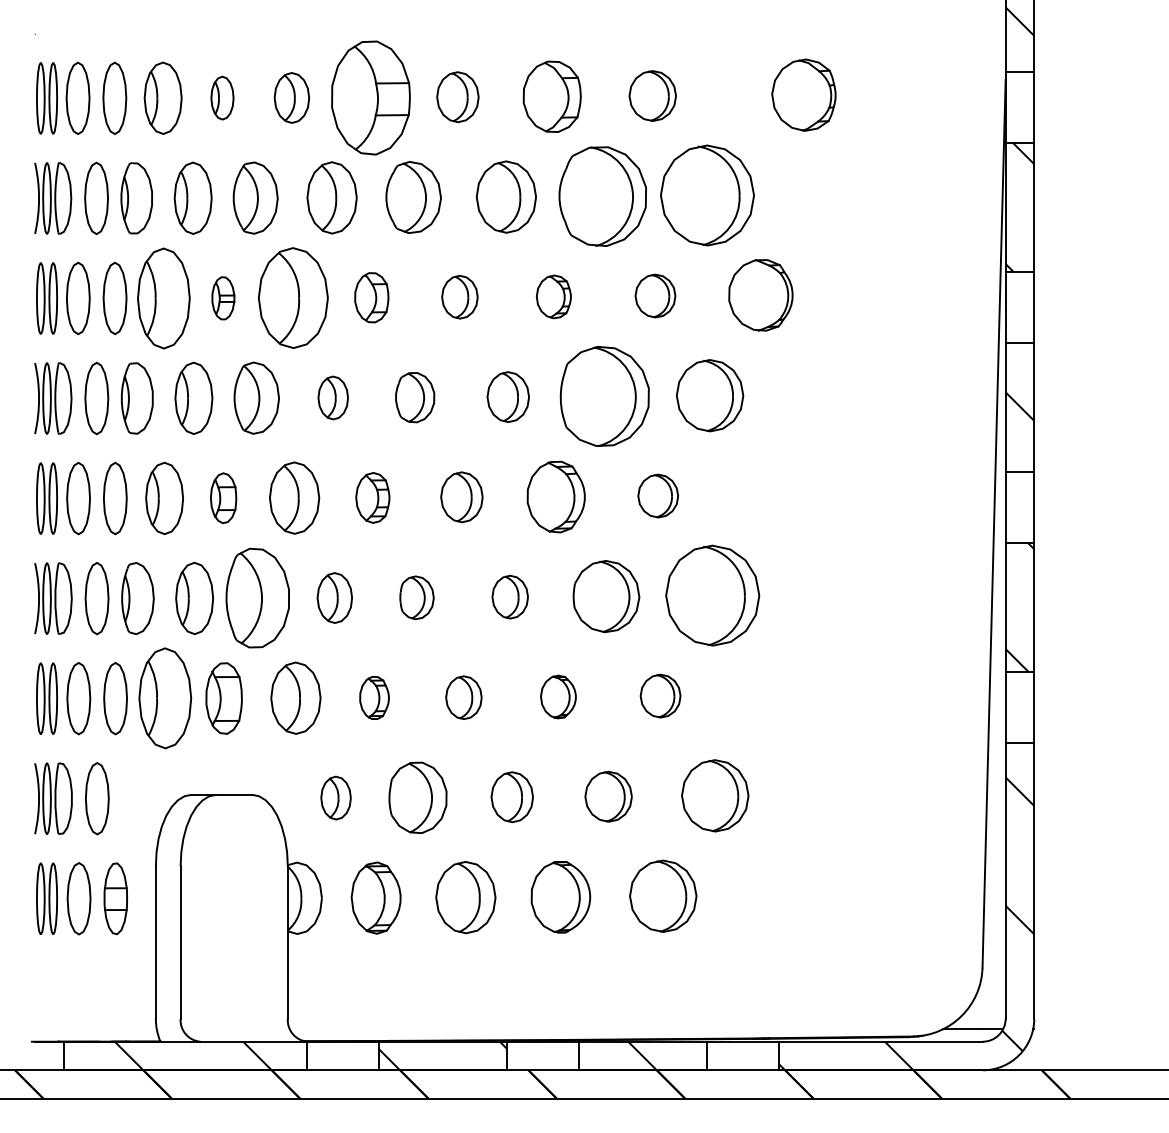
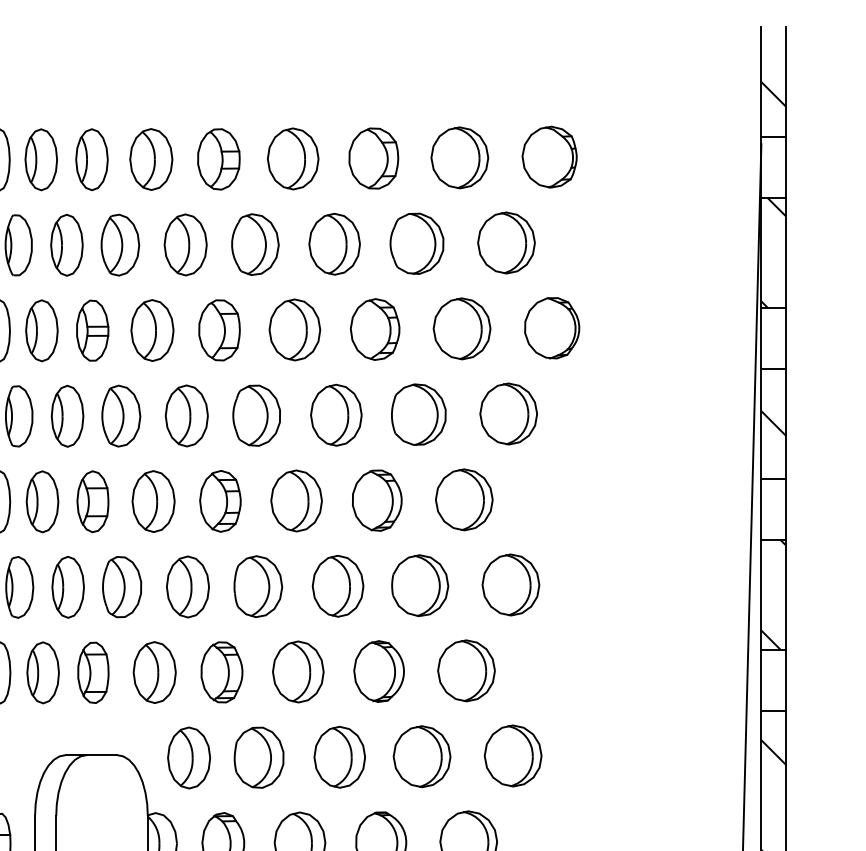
part: (803, 94) -> (549, 156), moved
part: (652, 95) -> (459, 157), size x1.43
part: (457, 96) -> (292, 158), size x1.43
part: (222, 97) -> (92, 159), size x1.67
part: (291, 97) -> (150, 159), size x1.43
part: (370, 97) -> (218, 159), size x0.62
part: (707, 195) -> (506, 242), size x0.71
part: (602, 196) -> (416, 243), size x0.71
part: (655, 295) -> (462, 328), size x1.67
part: (459, 296) -> (294, 329), size x1.67
part: (553, 296) -> (374, 329), size x1.67
part: (163, 297) -> (41, 330), size x0.71
part: (292, 297) -> (151, 330), size x0.71
part: (371, 297) -> (219, 330), size x1.43
part: (223, 298) -> (92, 330), size x1.67
part: (507, 396) -> (335, 414), size x1.43
part: (604, 396) -> (418, 414), size x0.71
part: (332, 397) -> (186, 415), size x1.67
part: (414, 397) -> (256, 415), size x1.43
part: (658, 495) -> (464, 499), size x1.67
part: (461, 496) -> (296, 500), size x1.43
part: (223, 497) -> (92, 501), size x1.43
part: (372, 497) -> (220, 501), size x1.43
part: (712, 595) -> (510, 584), size x0.71
part: (509, 596) -> (337, 585), size x1.67
part: (334, 597) -> (187, 586), size x1.43
part: (416, 597) -> (257, 586), size x1.67
part: (257, 598) -> (121, 587), size x0.71
part: (660, 695) -> (466, 670), size x1.67
part: (558, 696) -> (379, 671), size x1.67
part: (374, 697) -> (221, 671), size x1.67
part: (463, 697) -> (297, 671), size x1.67
part: (165, 698) -> (43, 672), size x0.71
part: (511, 796) -> (339, 756), size x1.43
part: (608, 796) -> (421, 756), size x1.43
part: (335, 797) -> (188, 757), size x1.67

